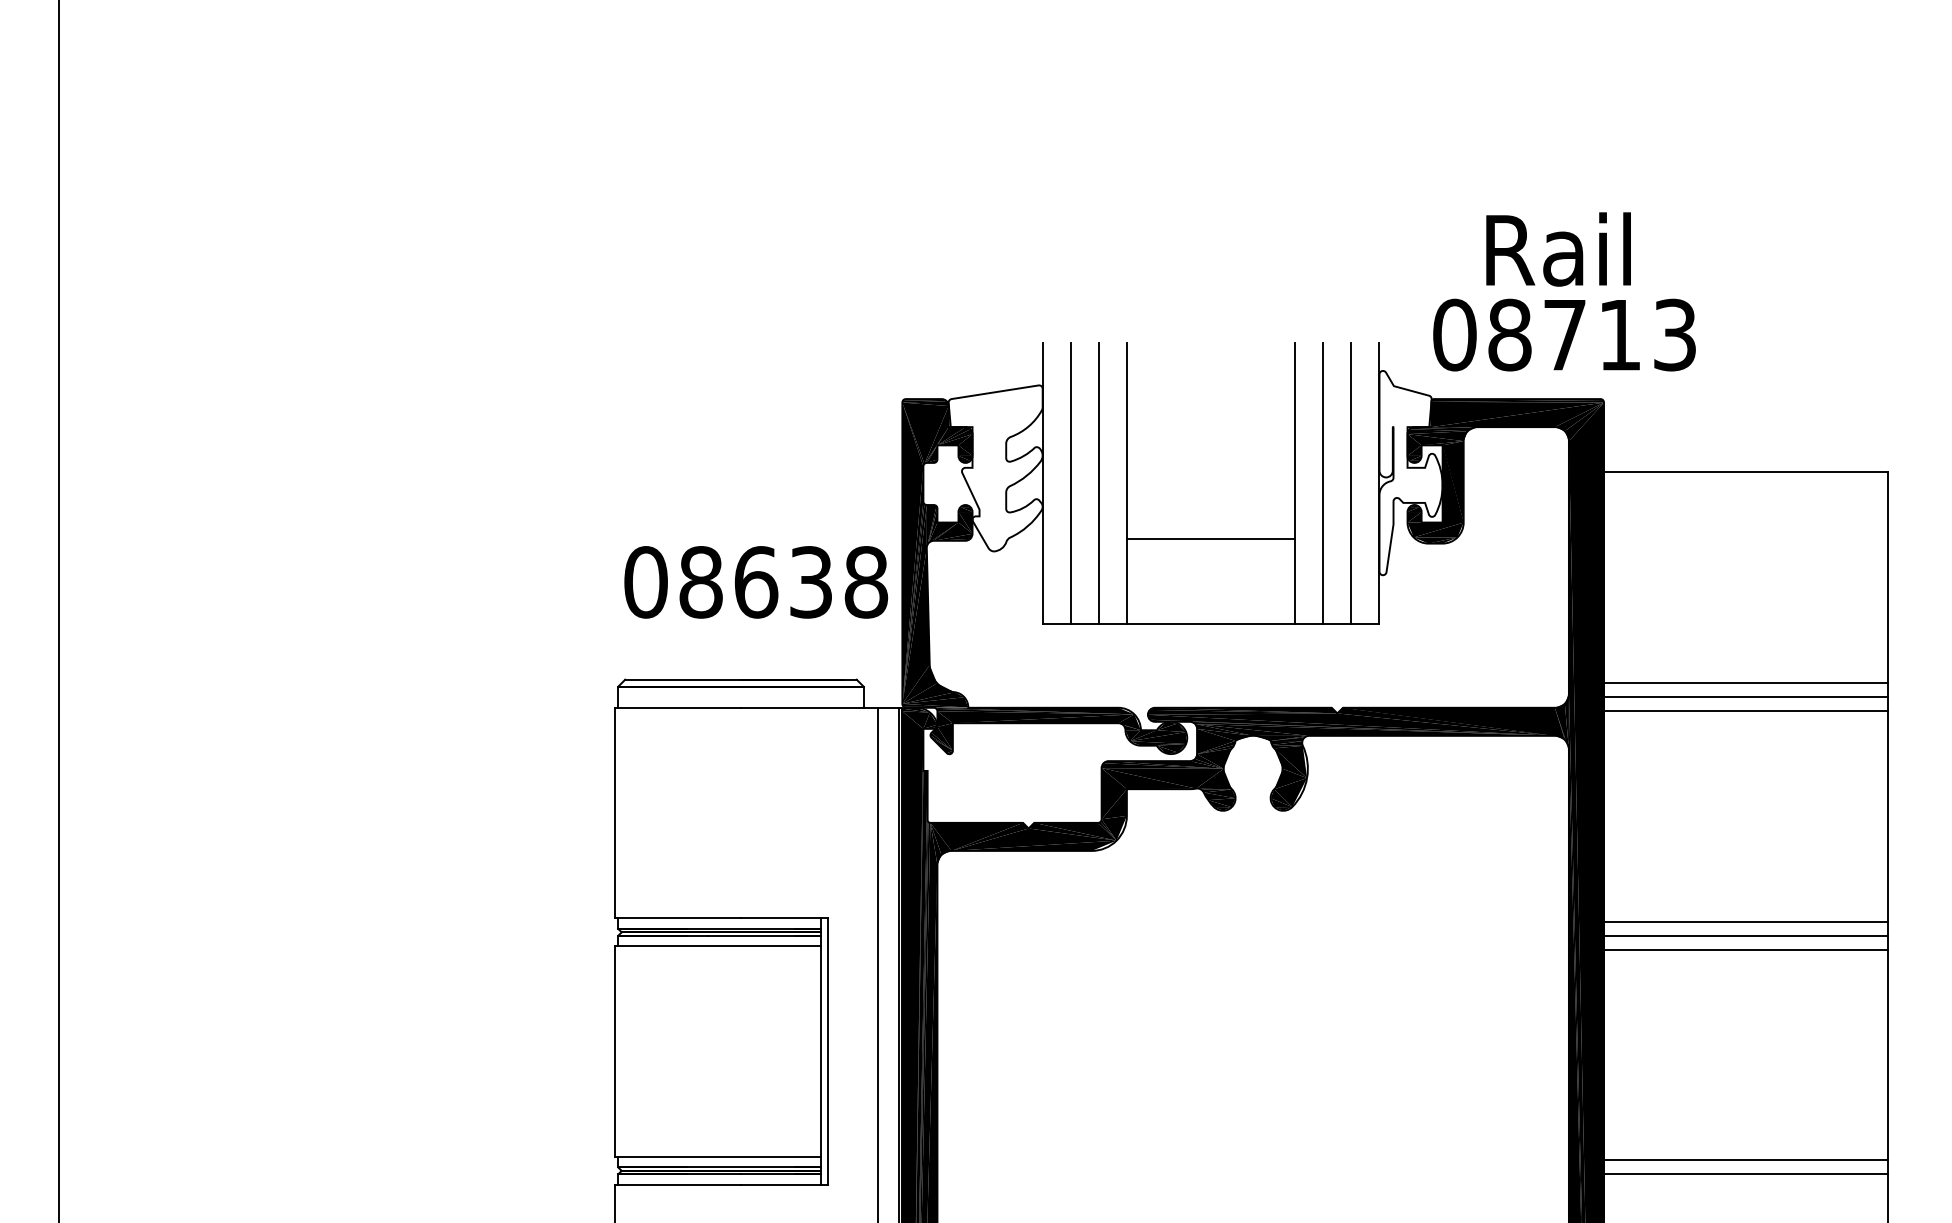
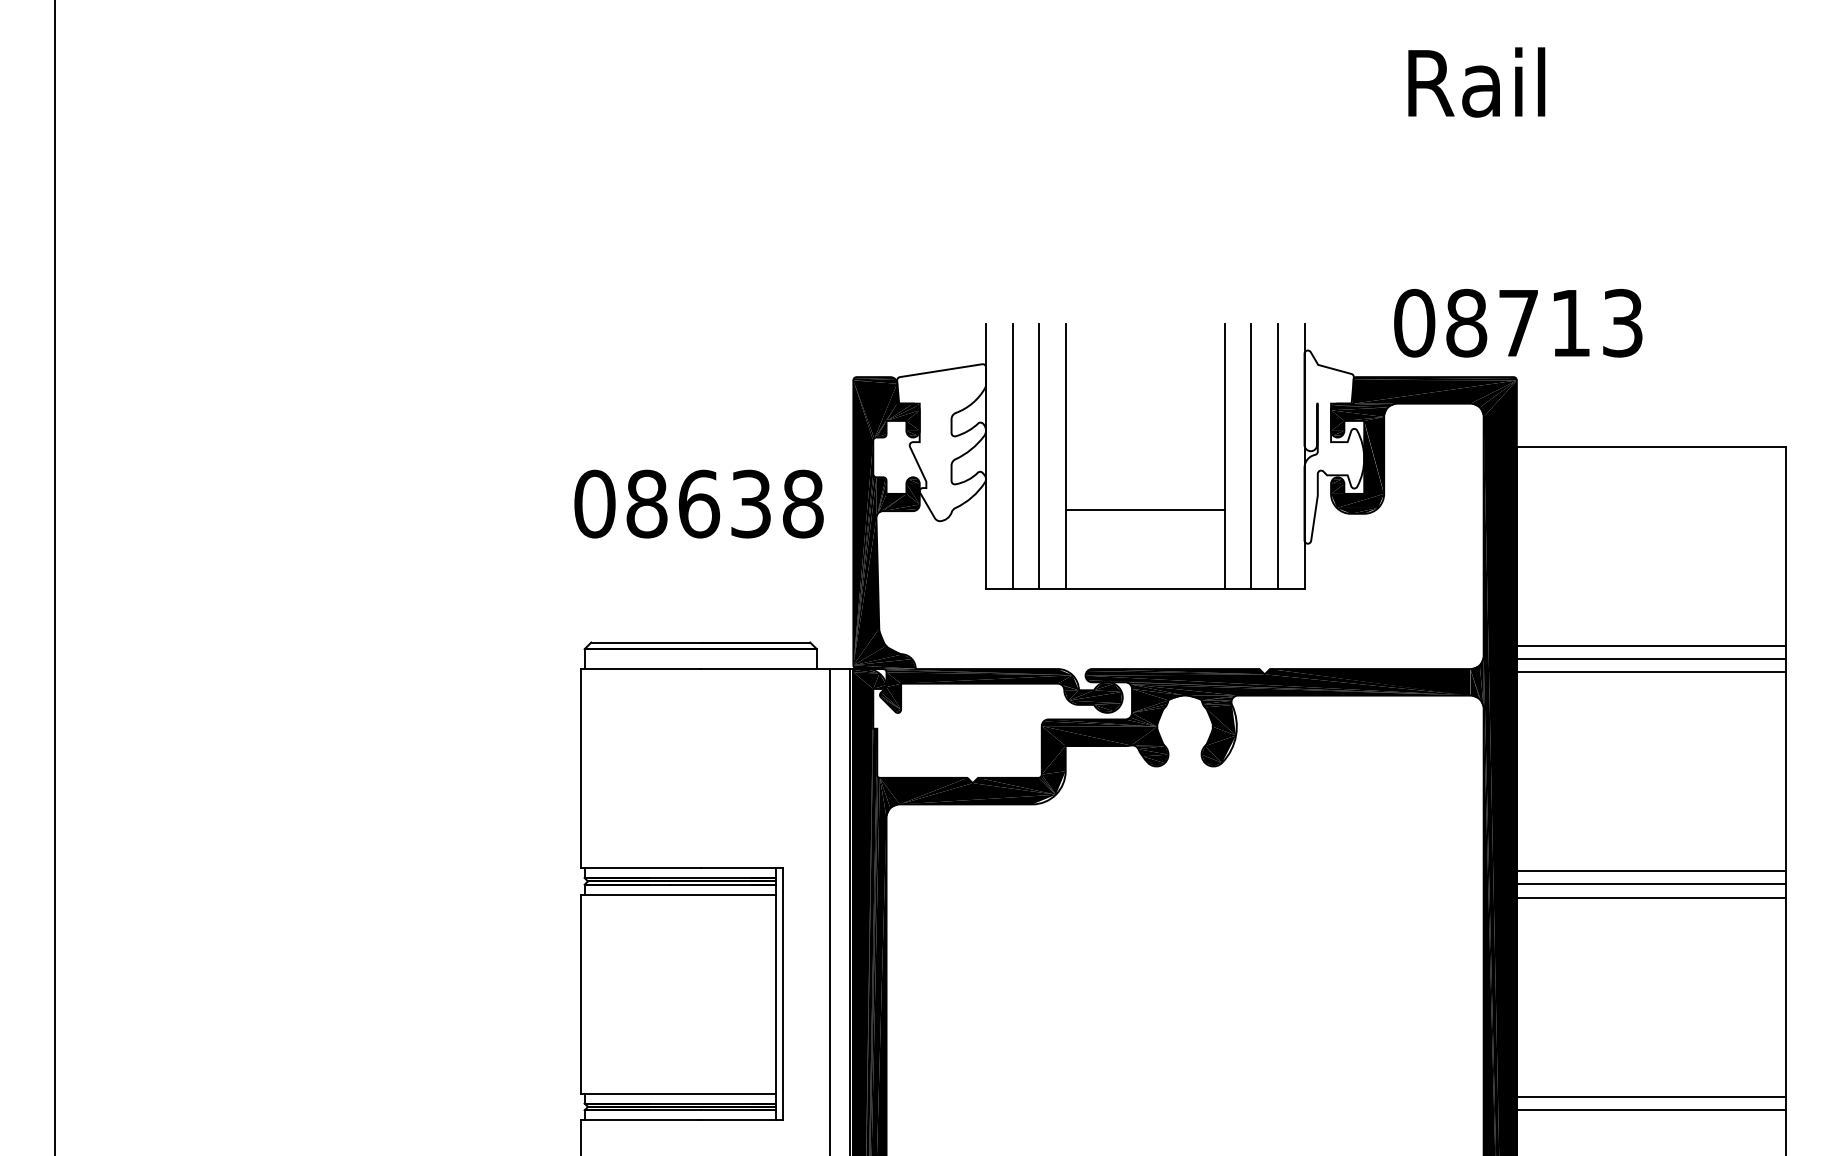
text: (1558, 249) -> (1476, 82), moved
text: (1564, 334) -> (1518, 322), moved
text: (756, 582) -> (699, 504), moved

